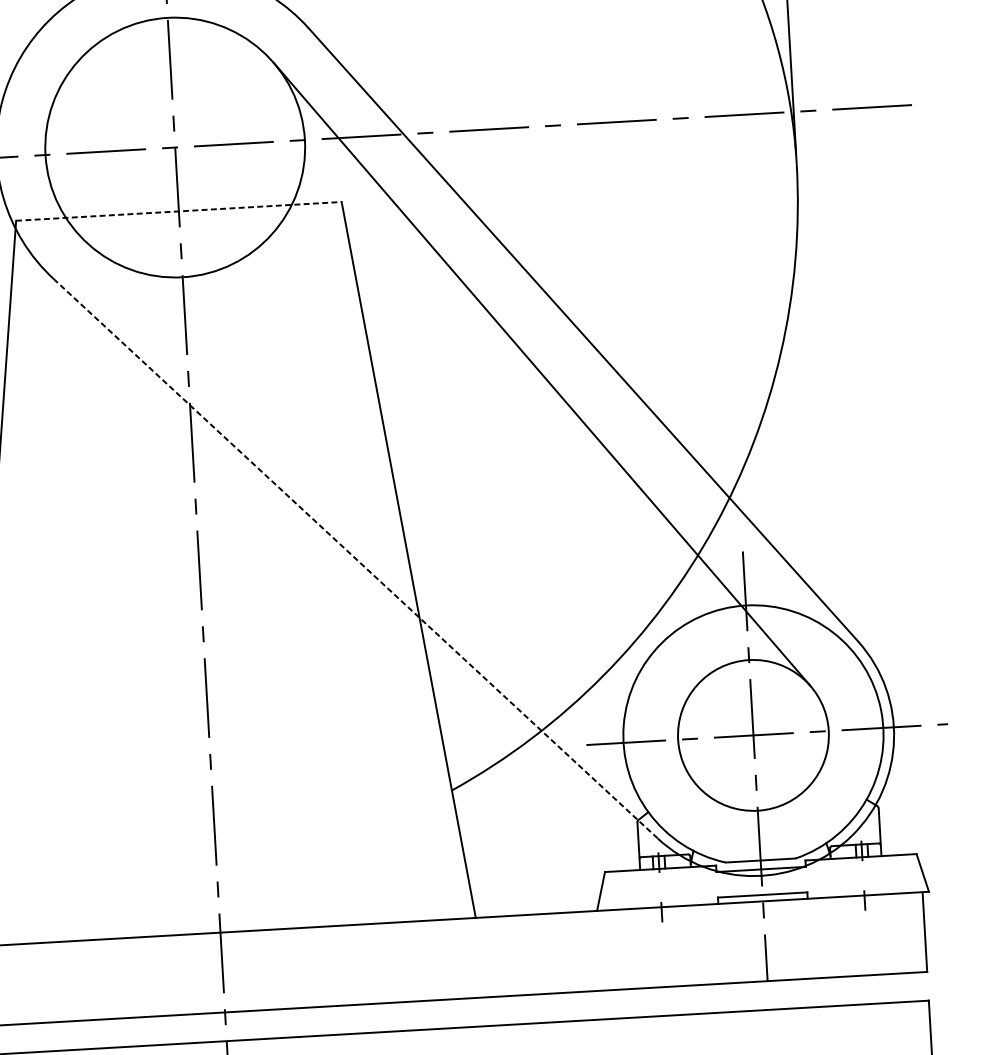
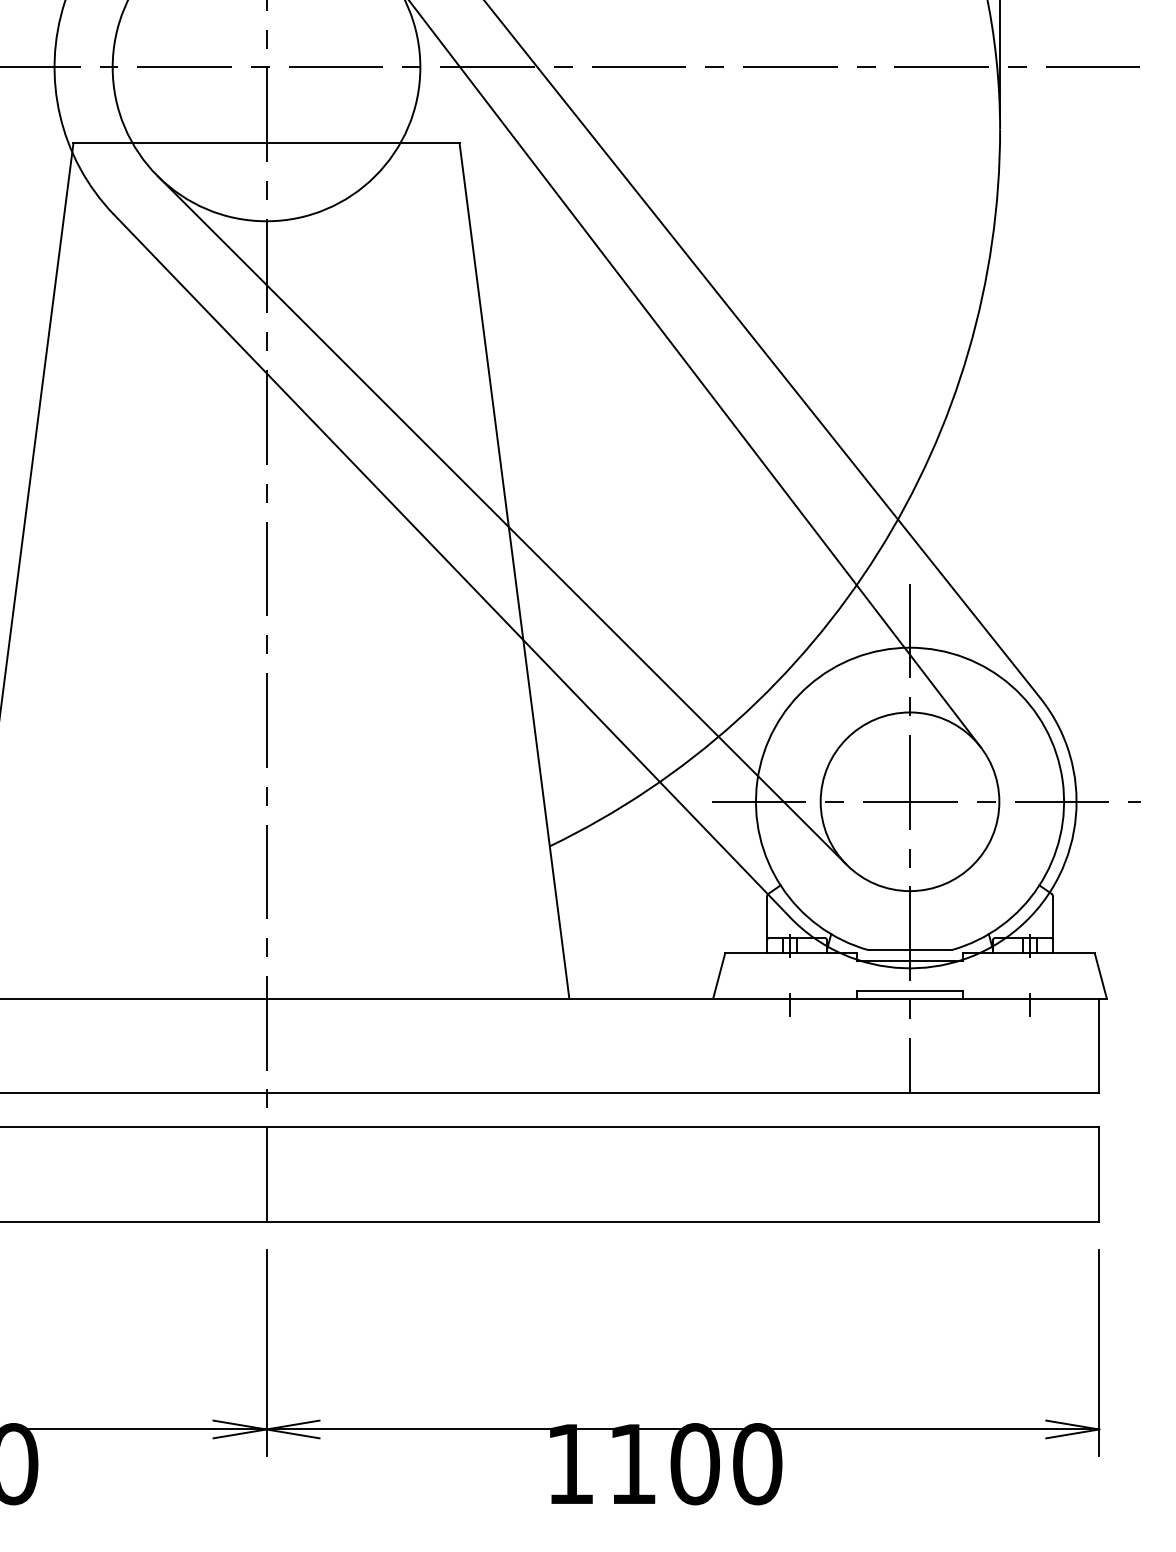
line: (179, 211) -> (267, 143), dashed -> solid
line: (395, 518) -> (501, 520), added
line: (355, 558) -> (451, 565), dashed -> solid

